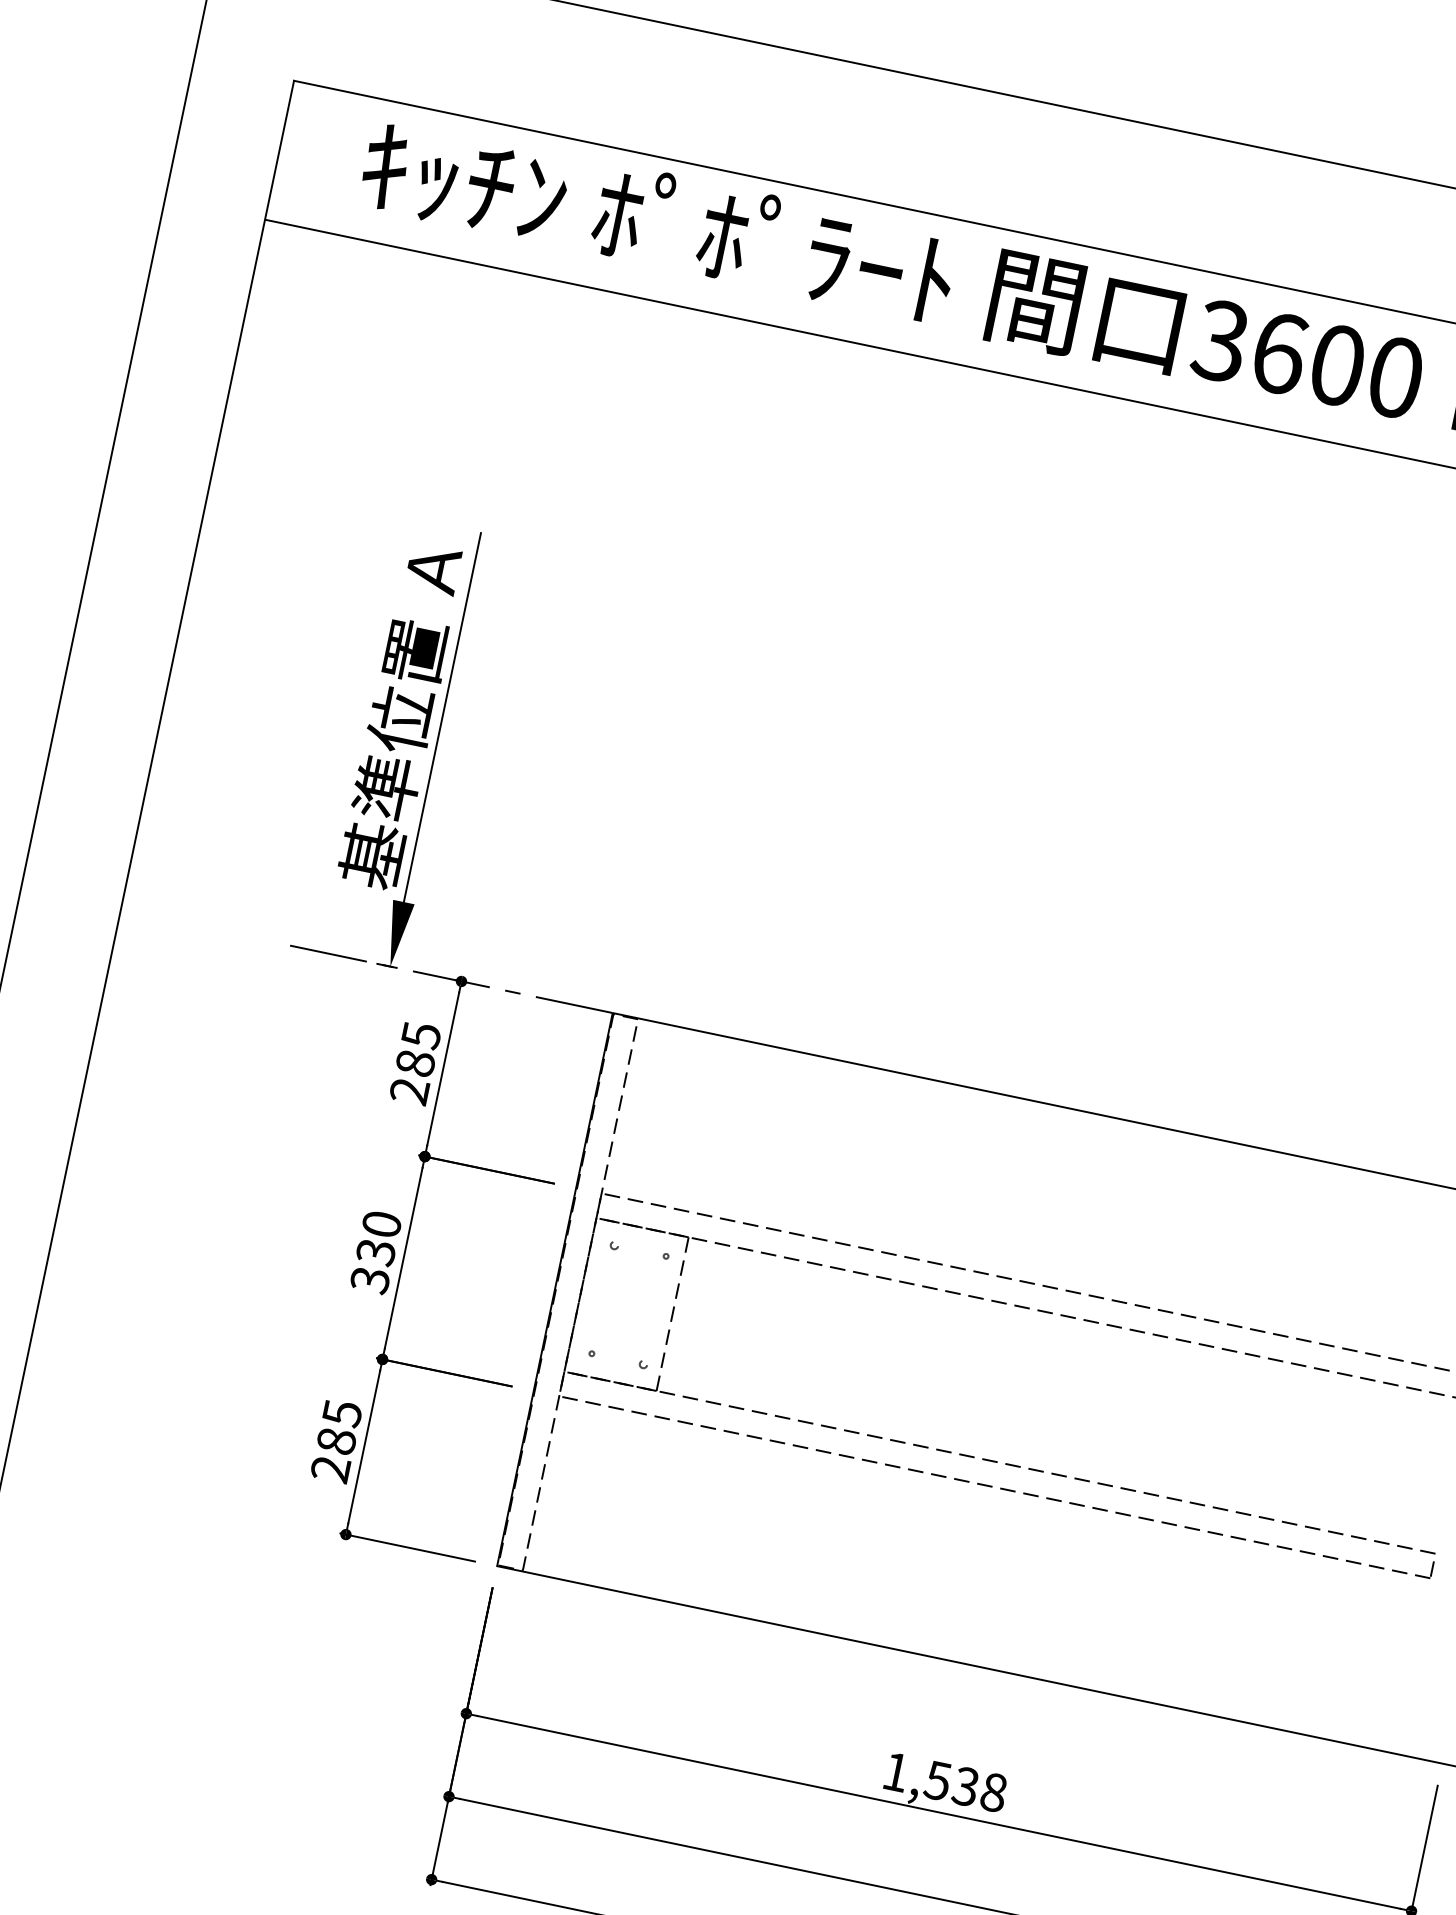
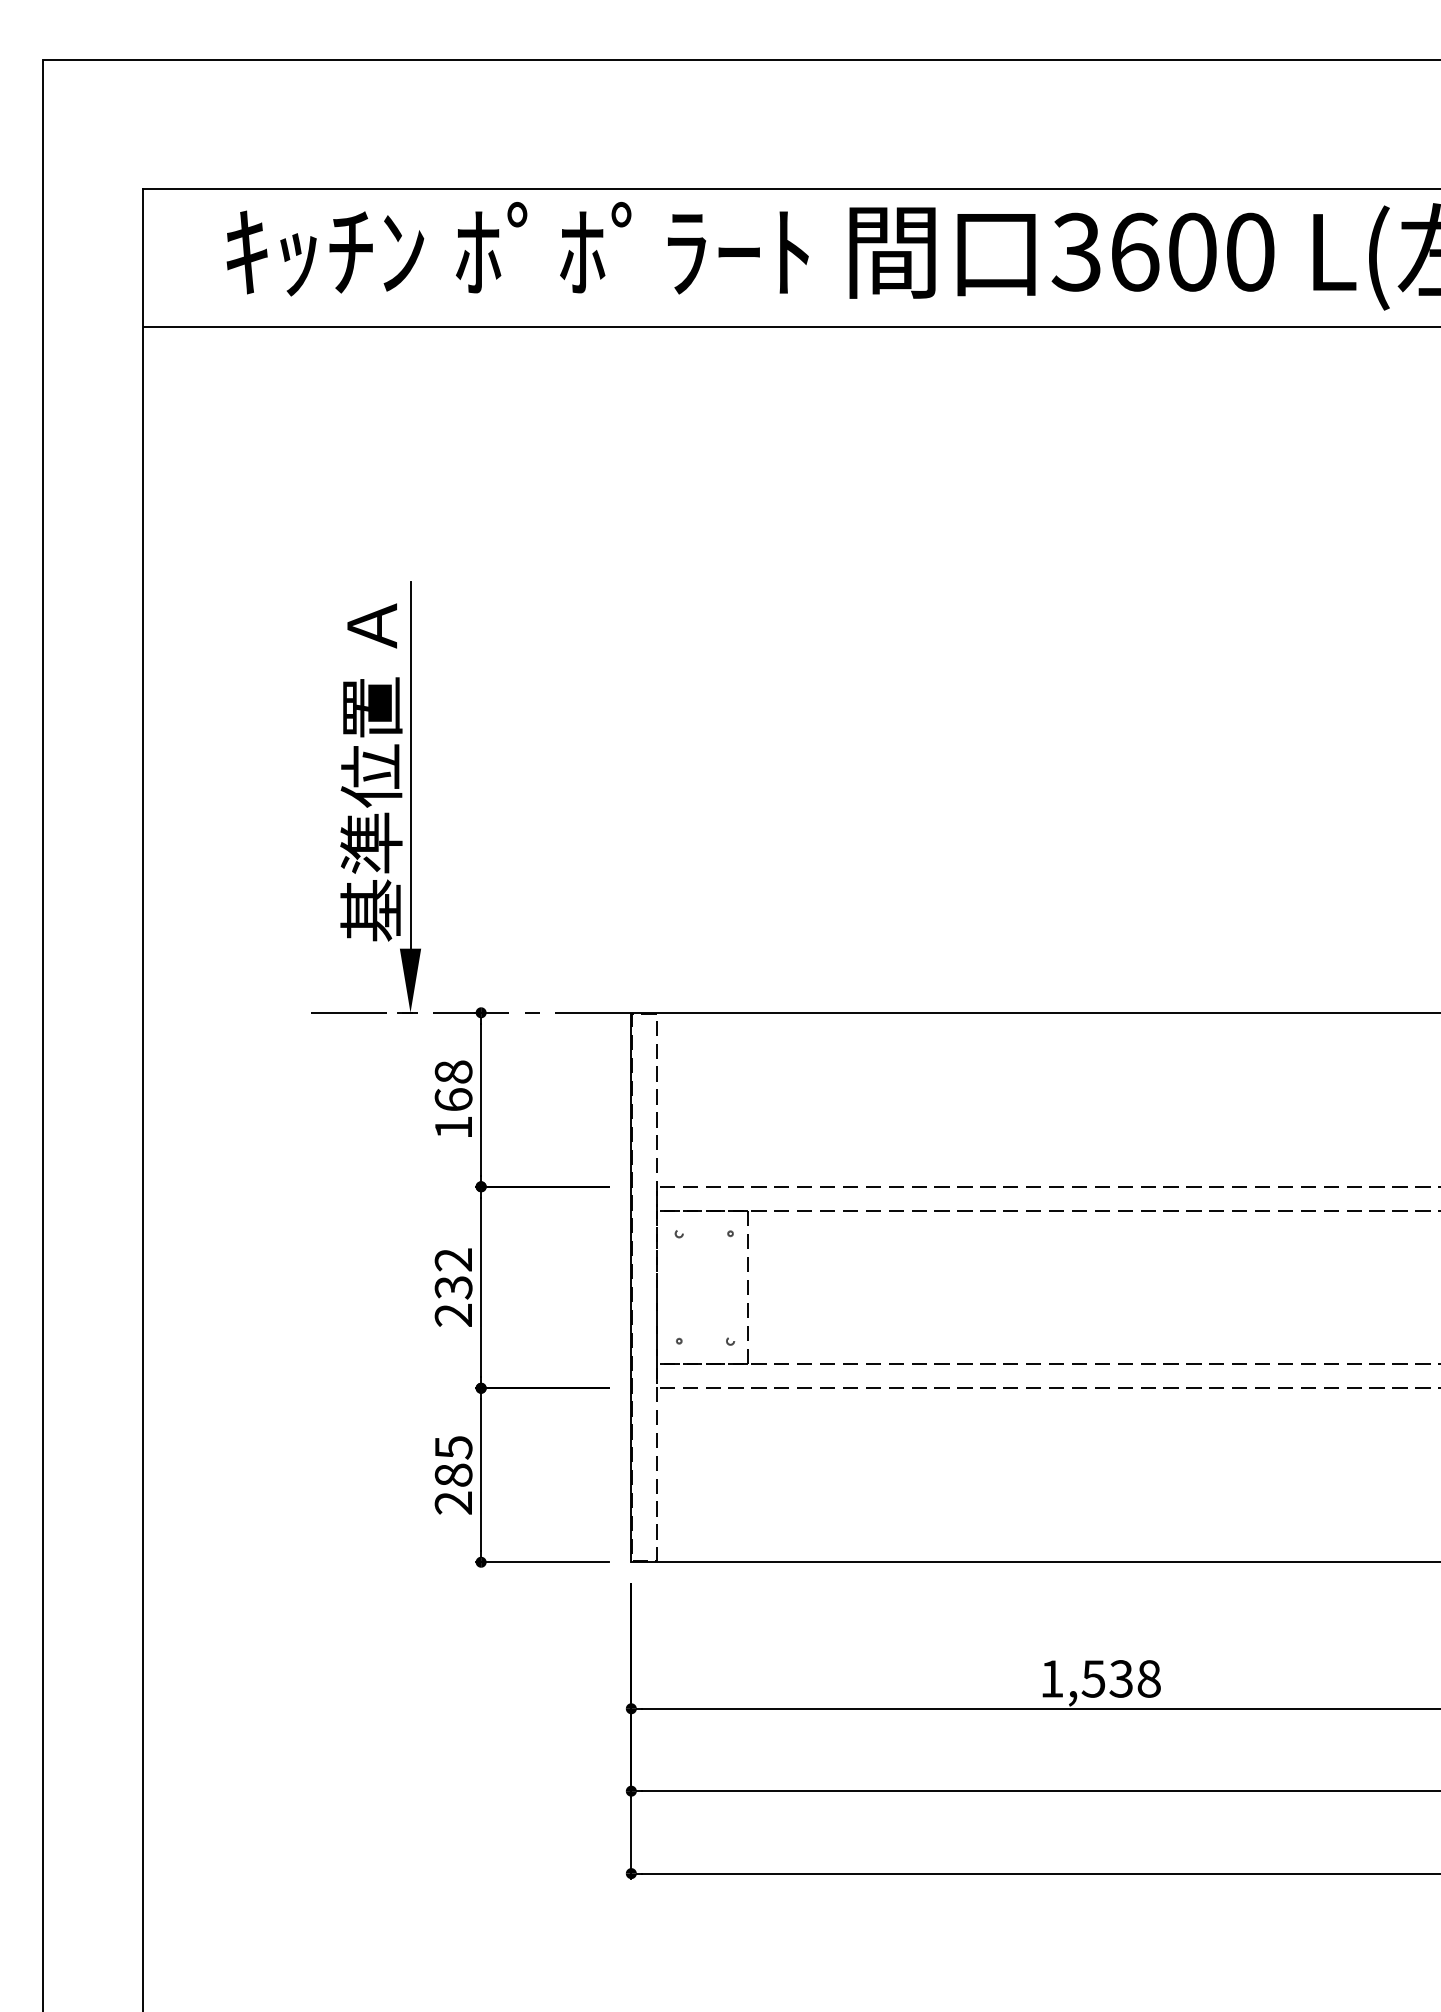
text: (415, 1062) -> (453, 1099), 285 -> 168
text: (375, 1252) -> (453, 1287), 330 -> 232

